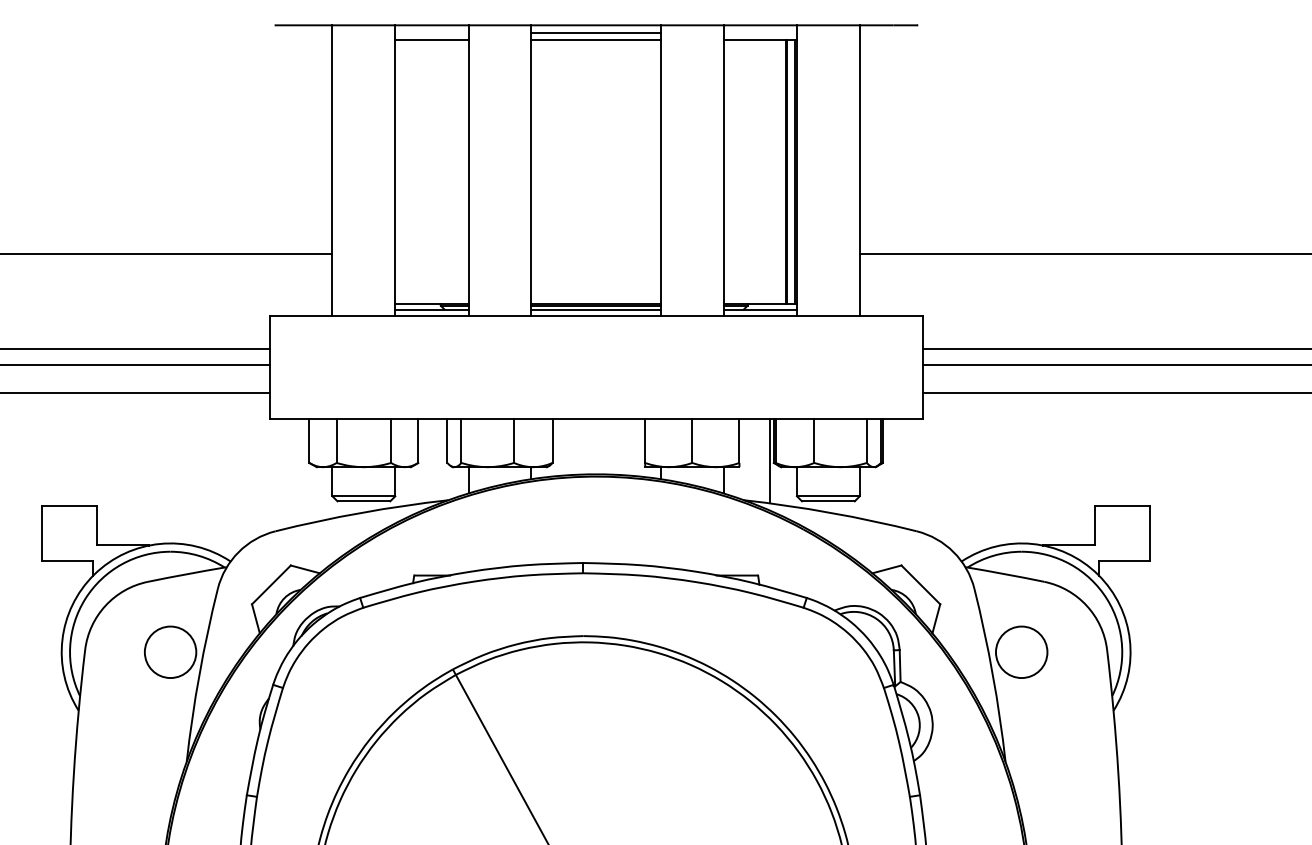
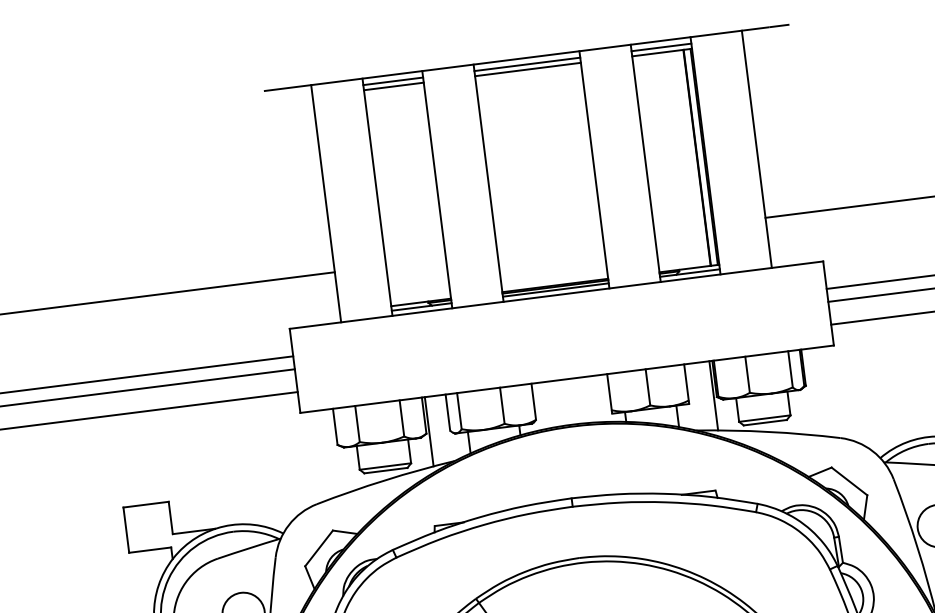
line: (431, 33) -> (392, 81), added
line: (759, 33) -> (660, 47), added
line: (421, 460) -> (428, 431), added

